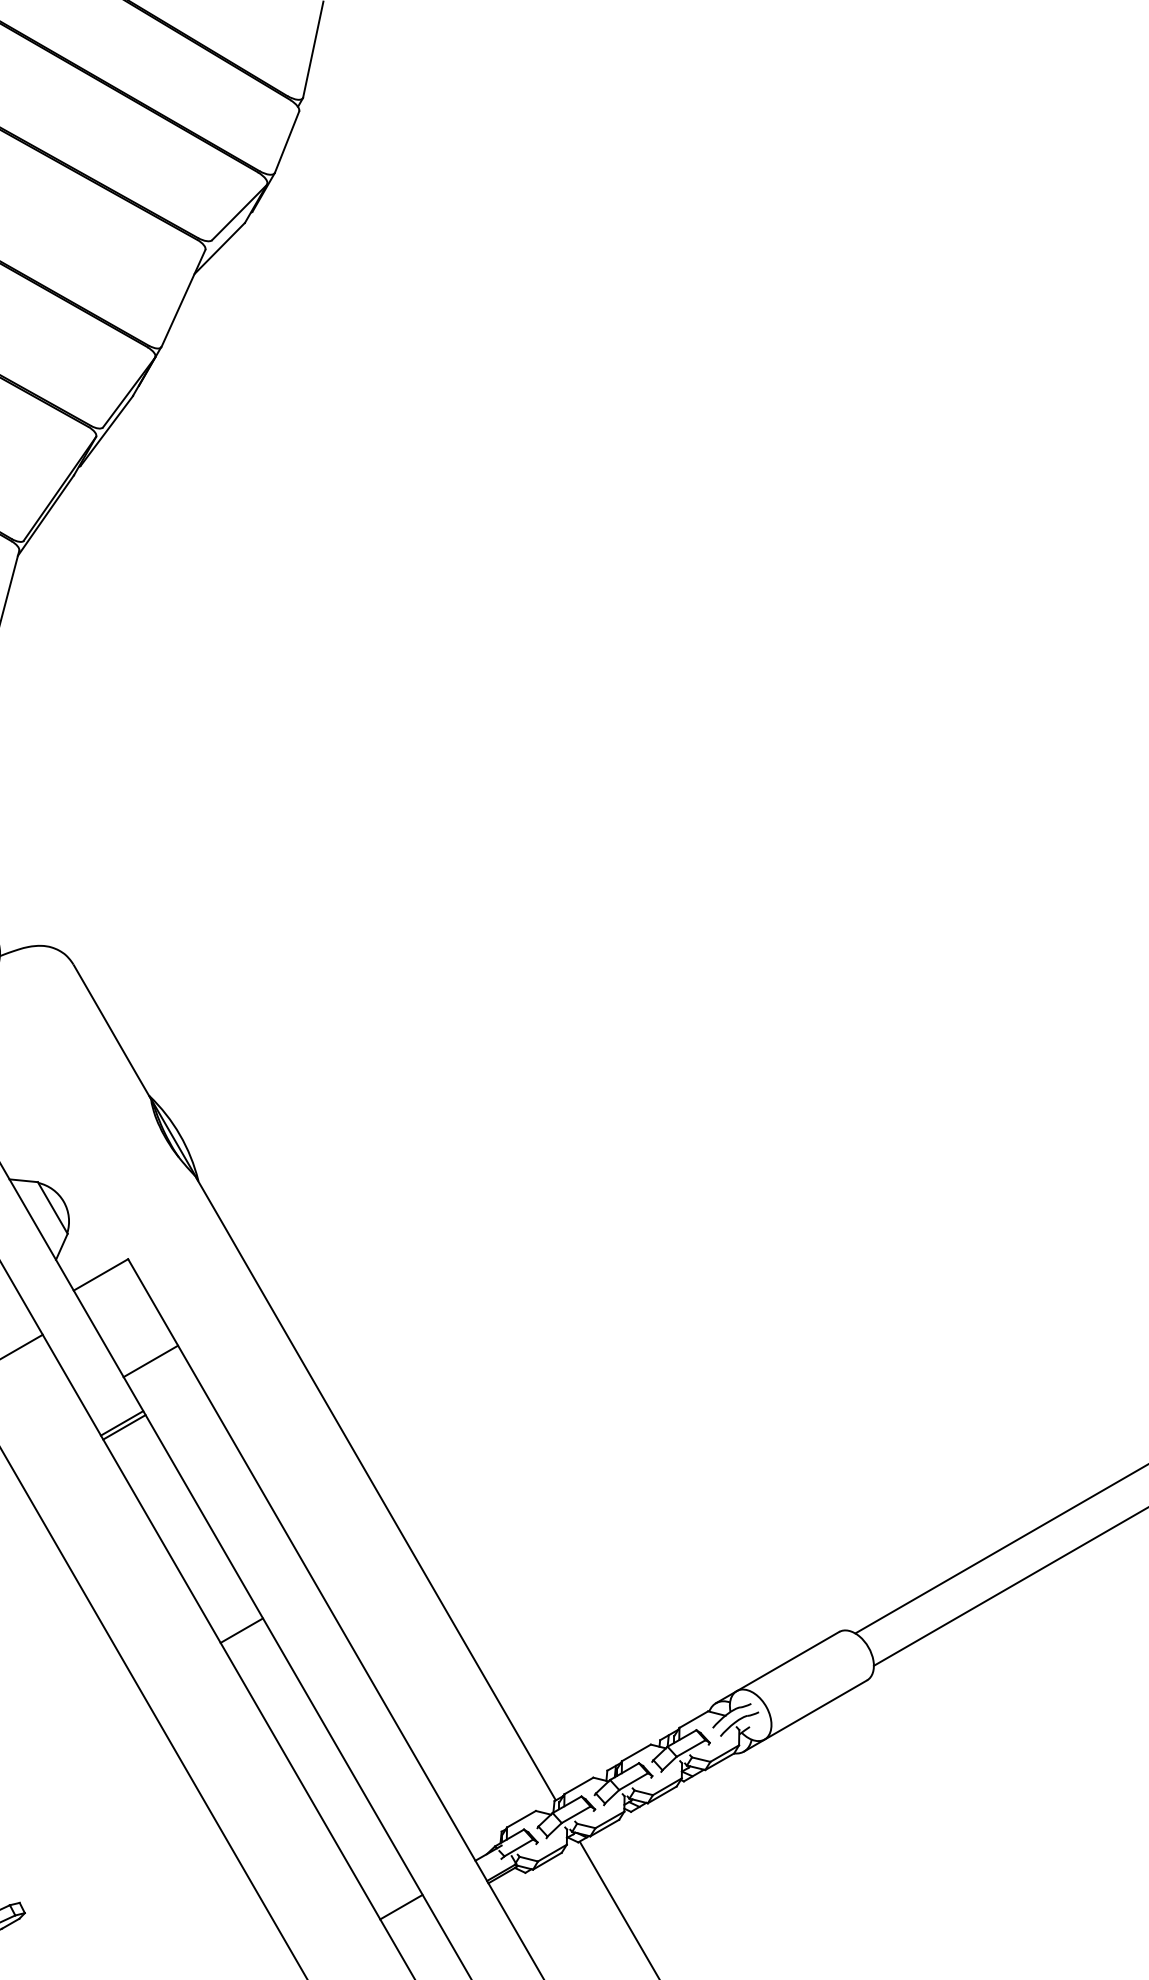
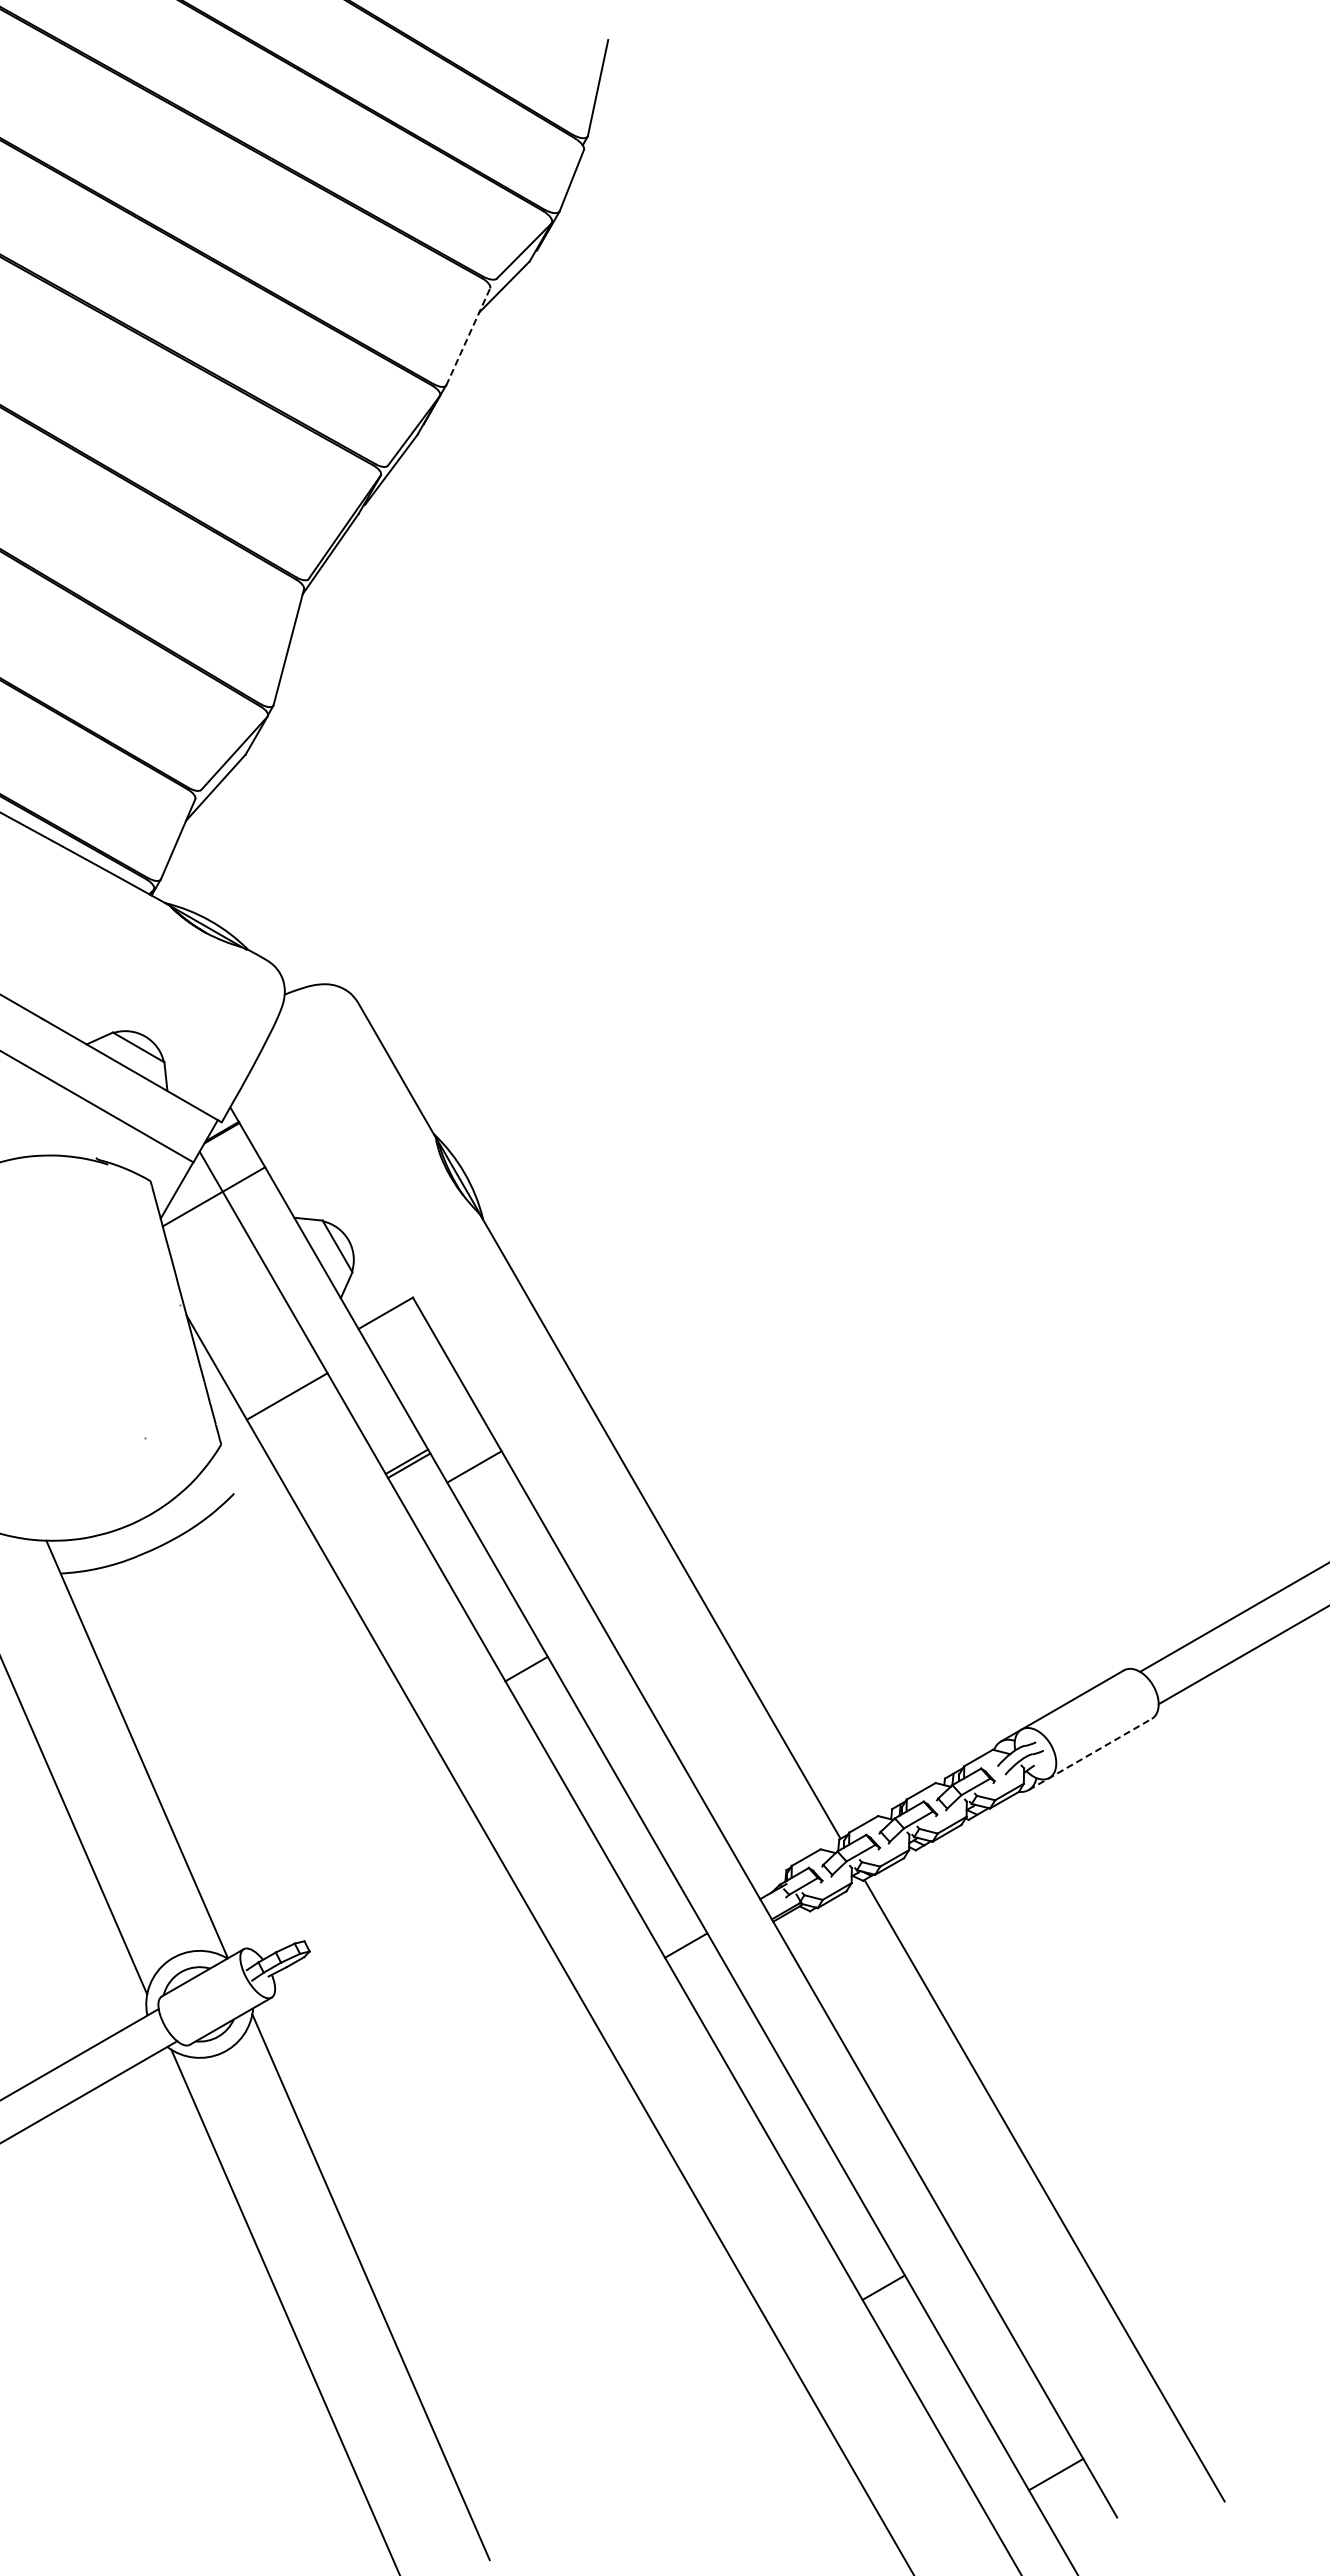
line: (183, 298) -> (468, 336), solid -> dashed
line: (150, 1361) -> (474, 1466), moved
line: (805, 1716) -> (1090, 1754), solid -> dashed

